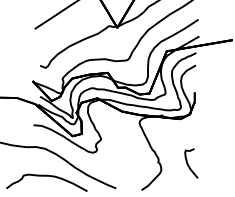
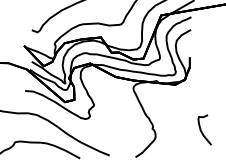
curve: (189, 165) -> (202, 132), moved

